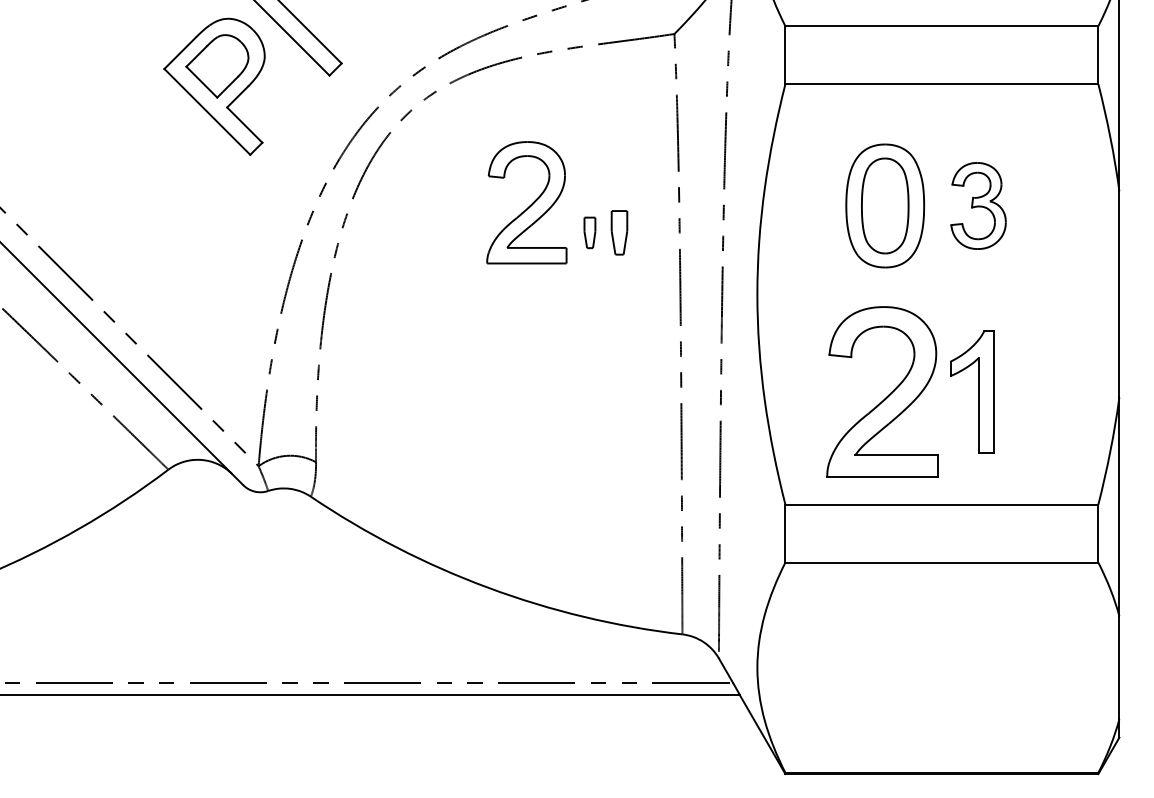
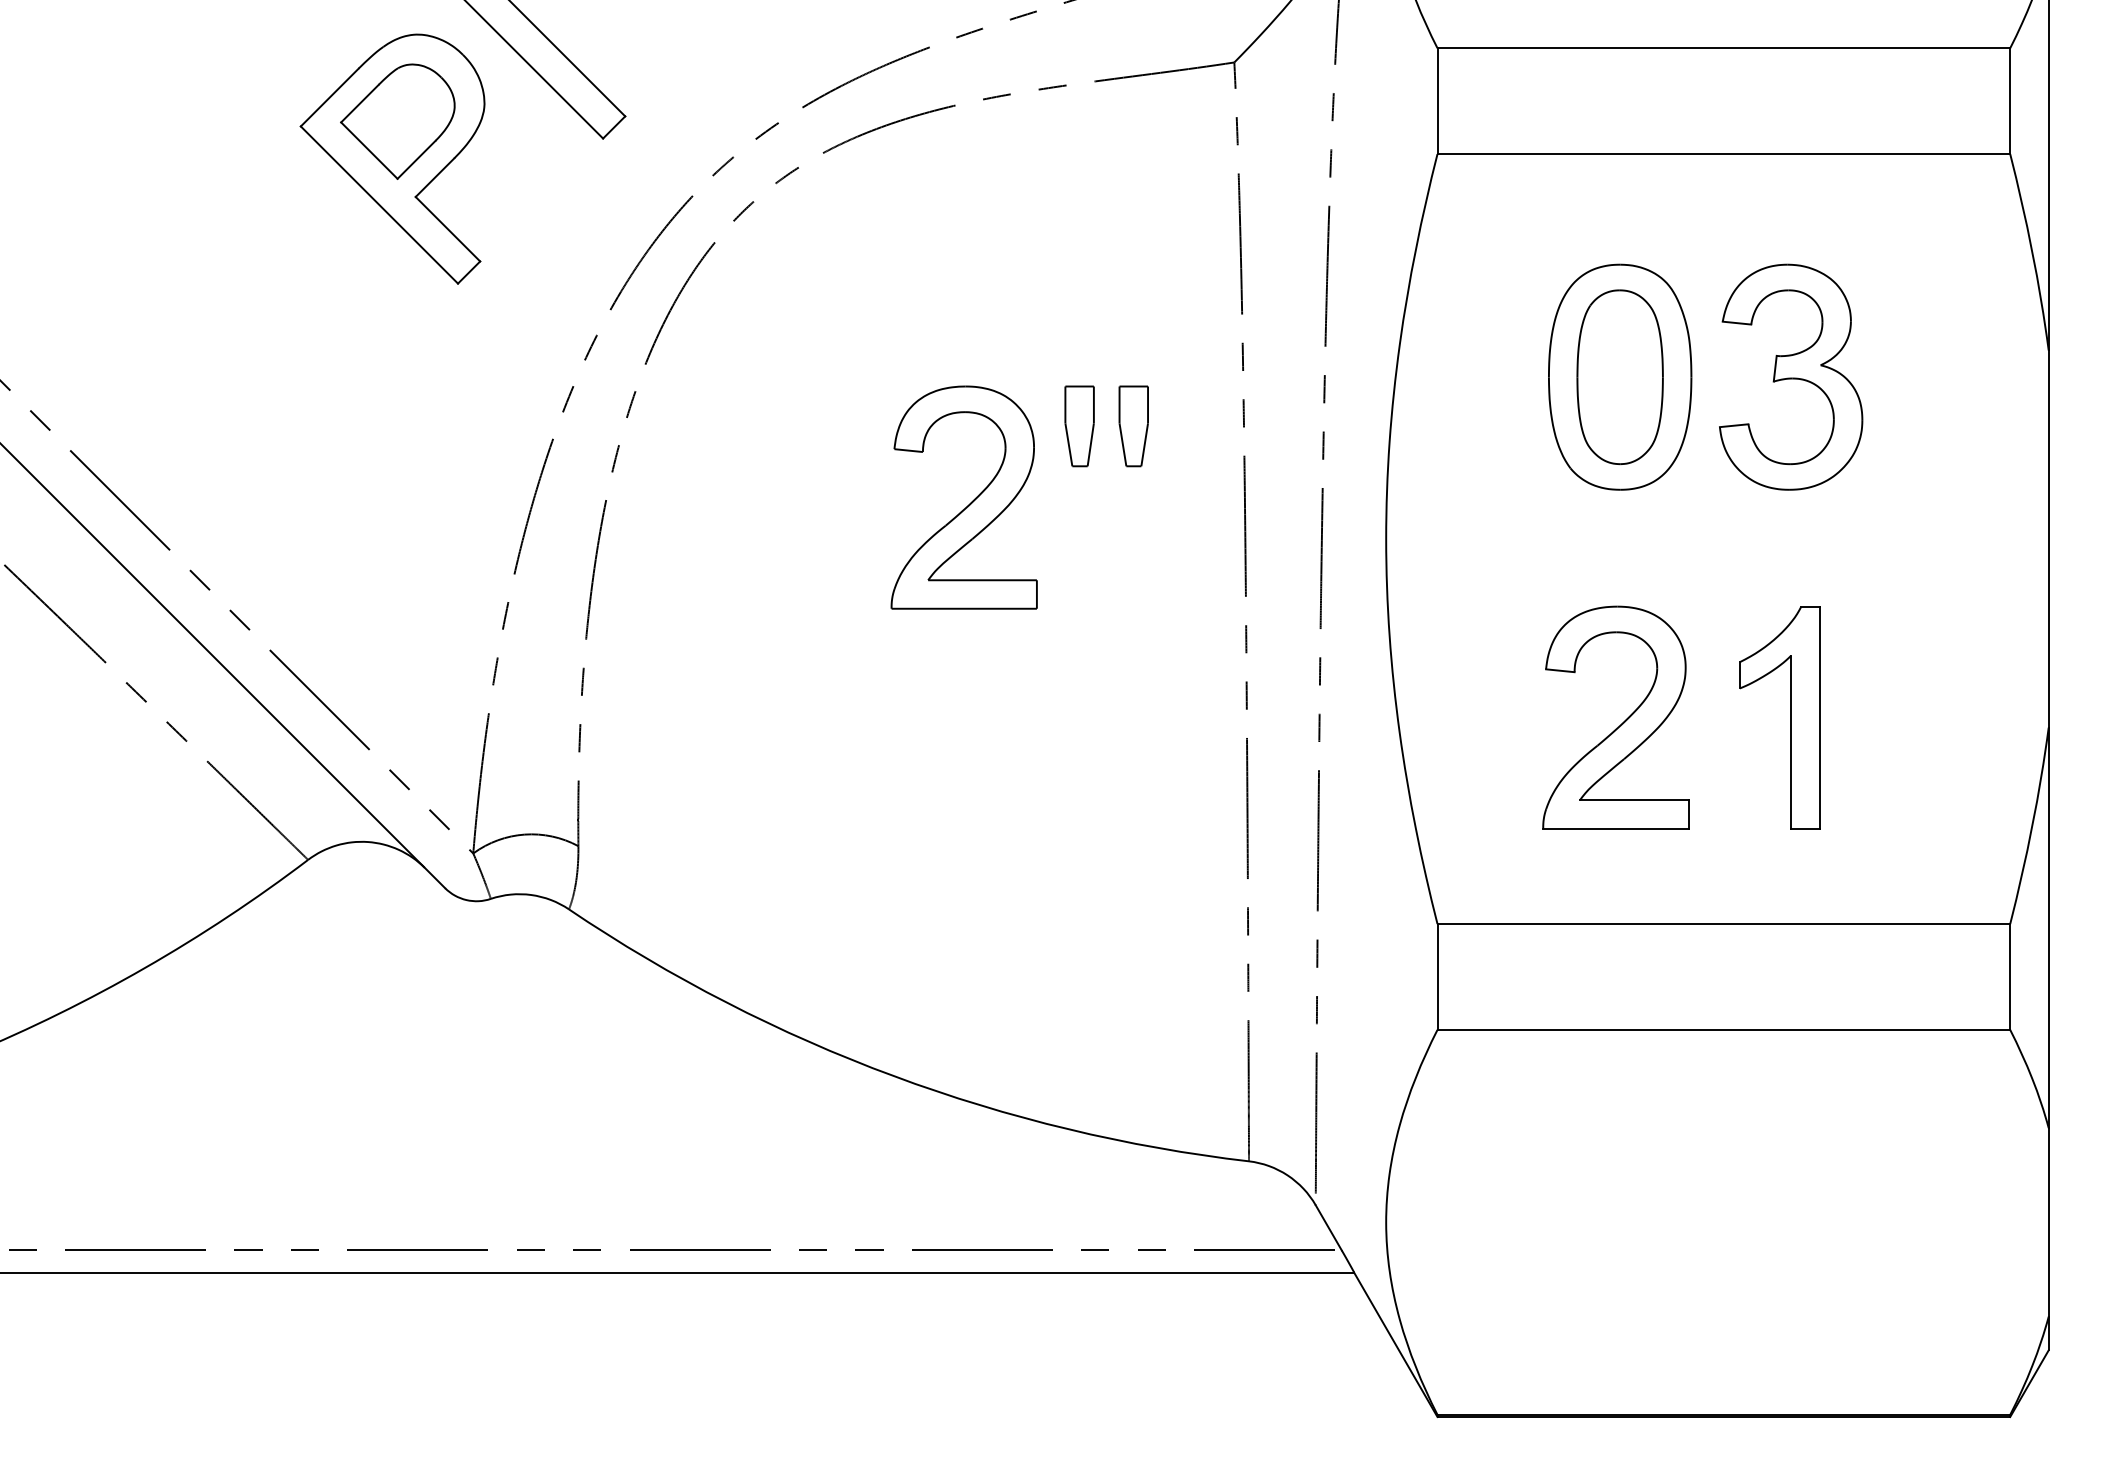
part: (526, 202) -> (963, 497), moved
part: (978, 205) -> (1790, 376), size x1.43
part: (589, 232) -> (1078, 425), size x1.43
part: (882, 391) -> (1615, 716), size x0.71

